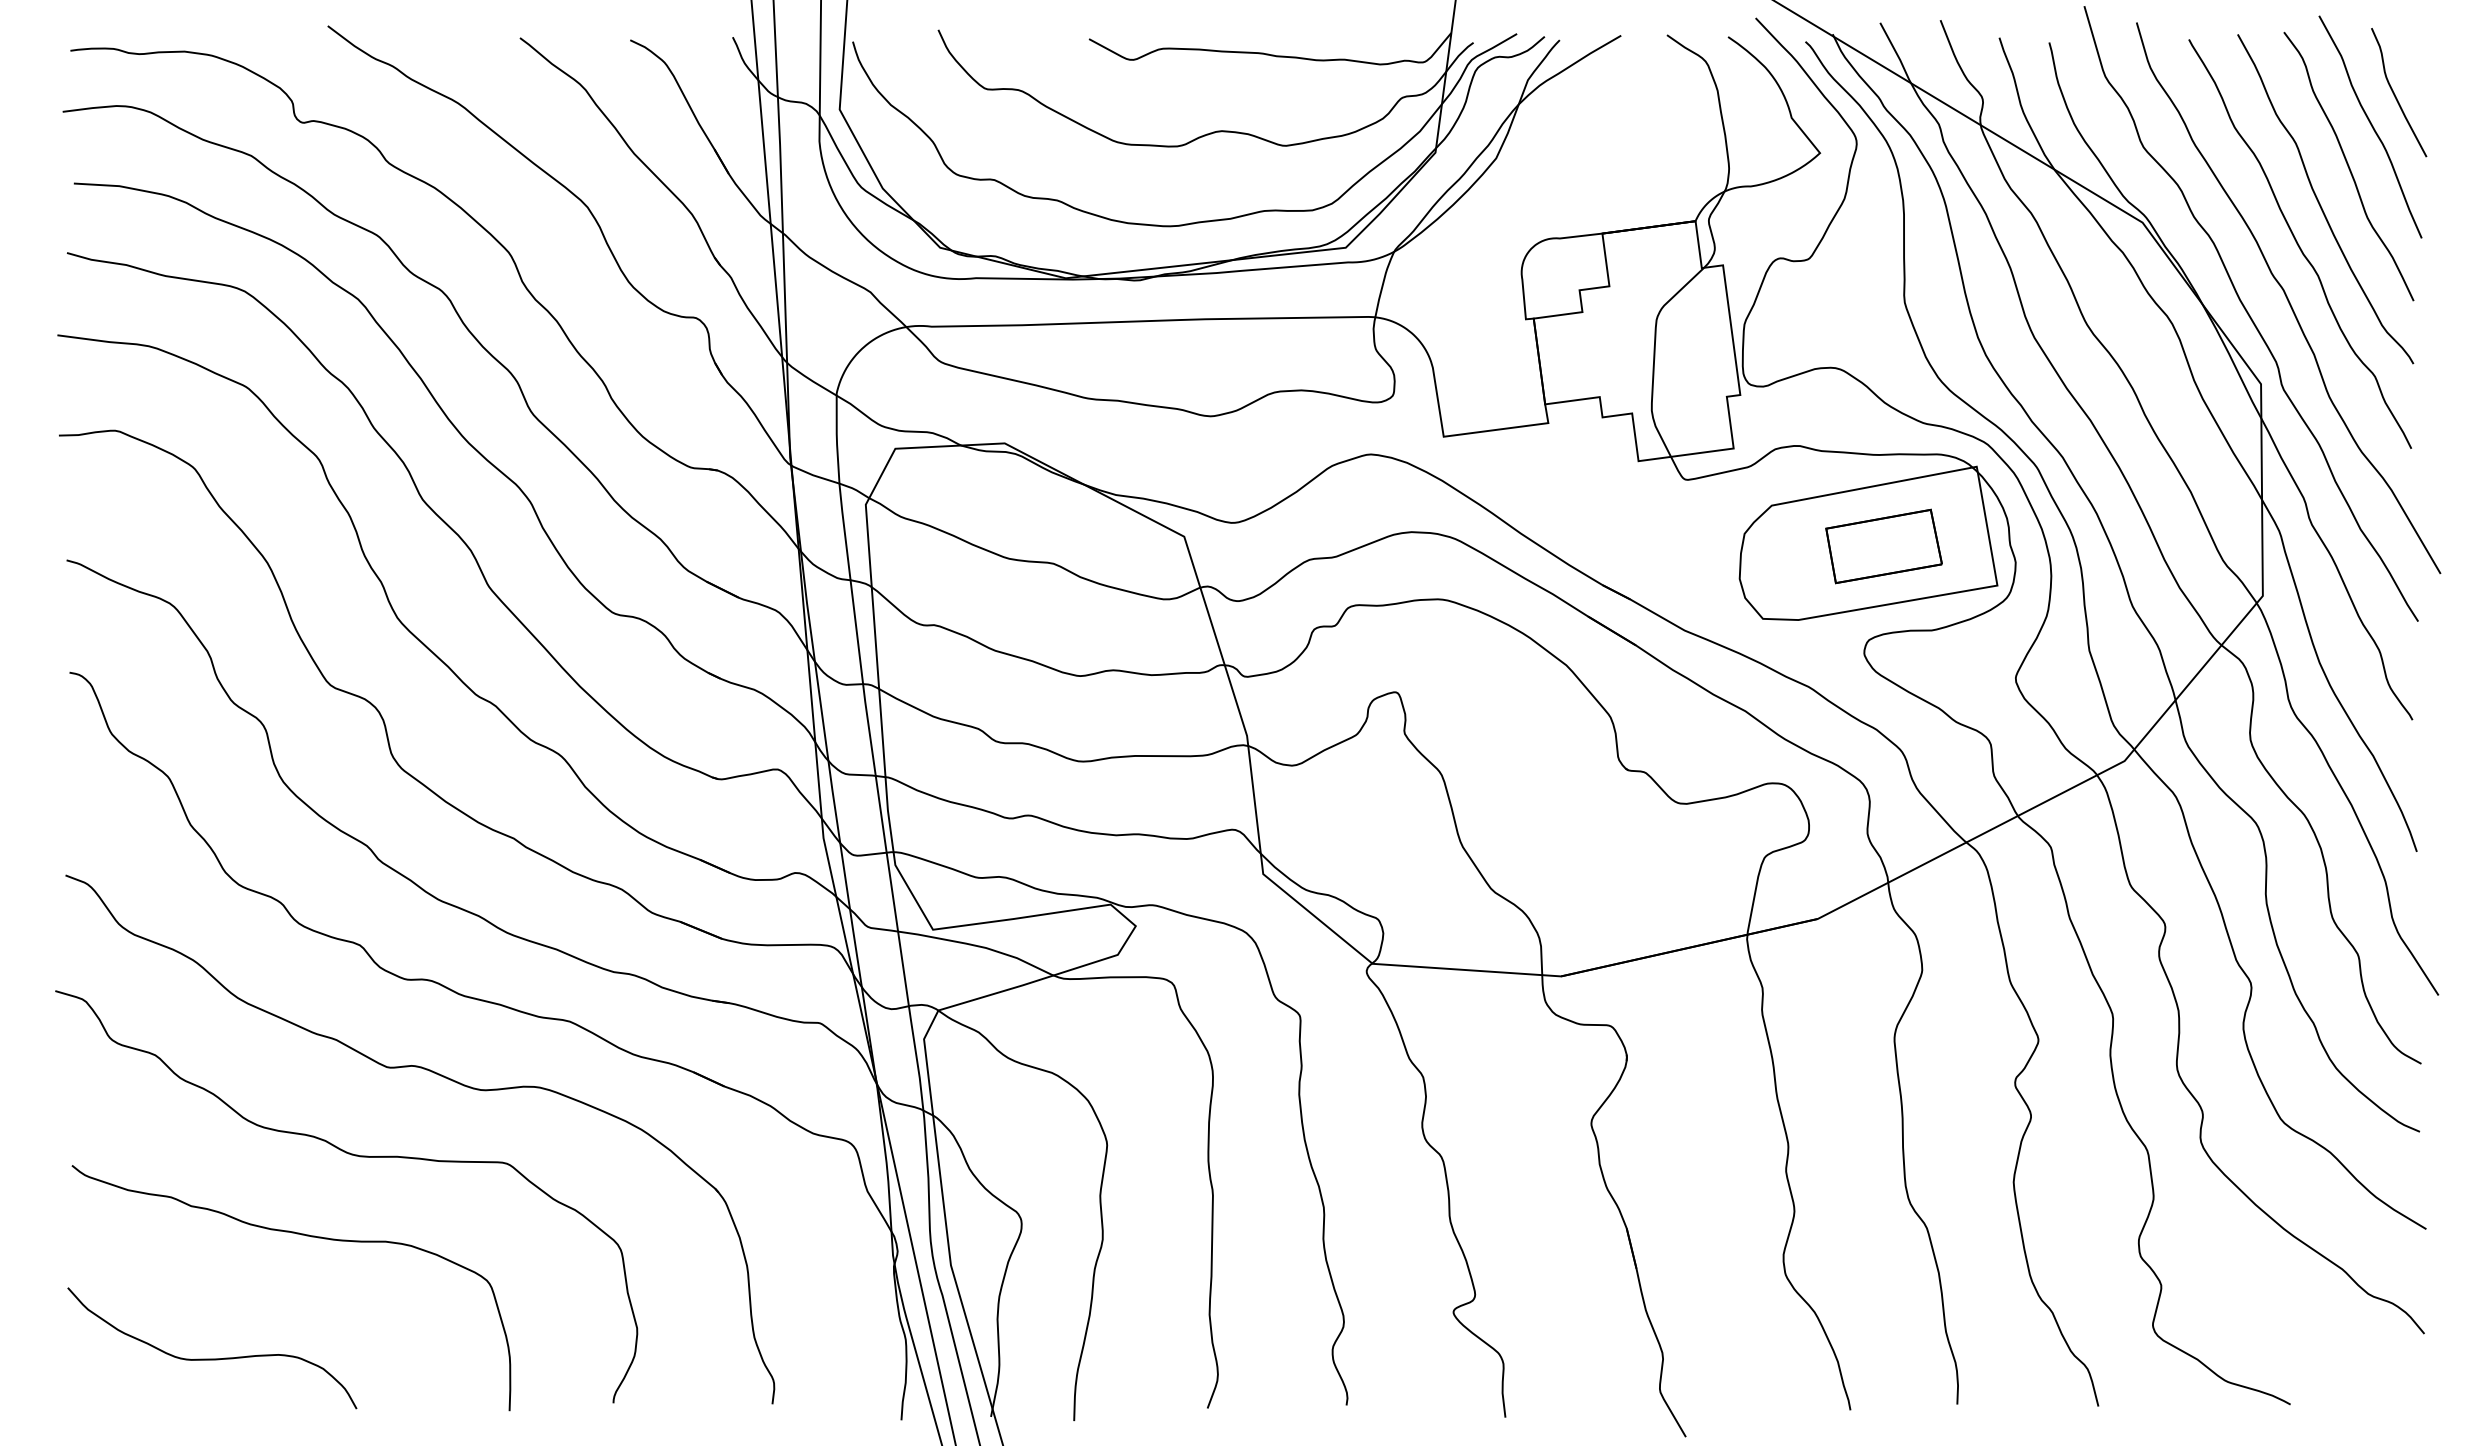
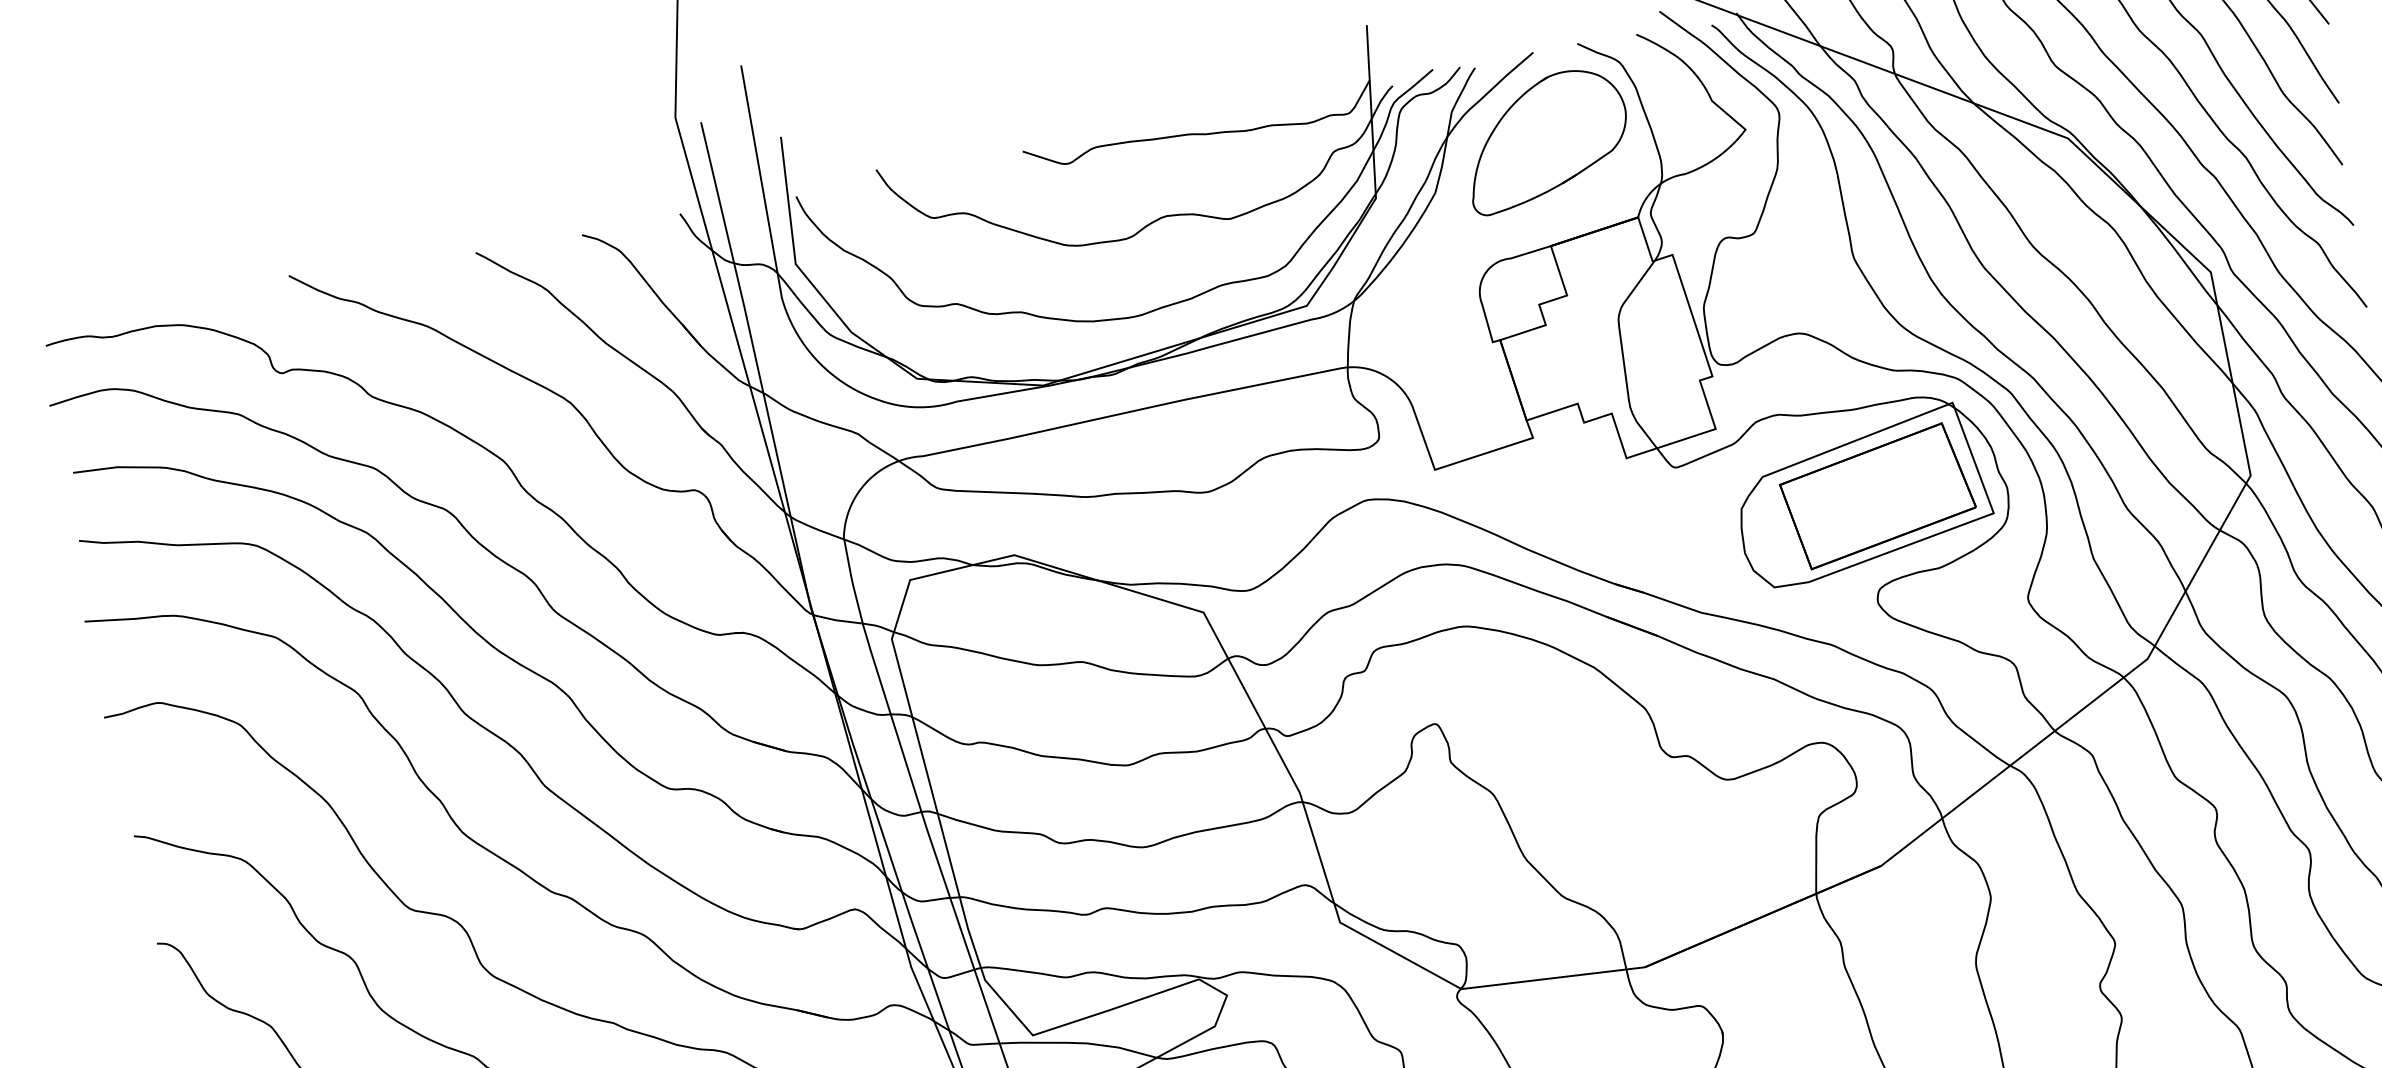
part: (1617, 125) -> (1545, 139), added
part: (1883, 546) -> (1877, 496), size x1.67

